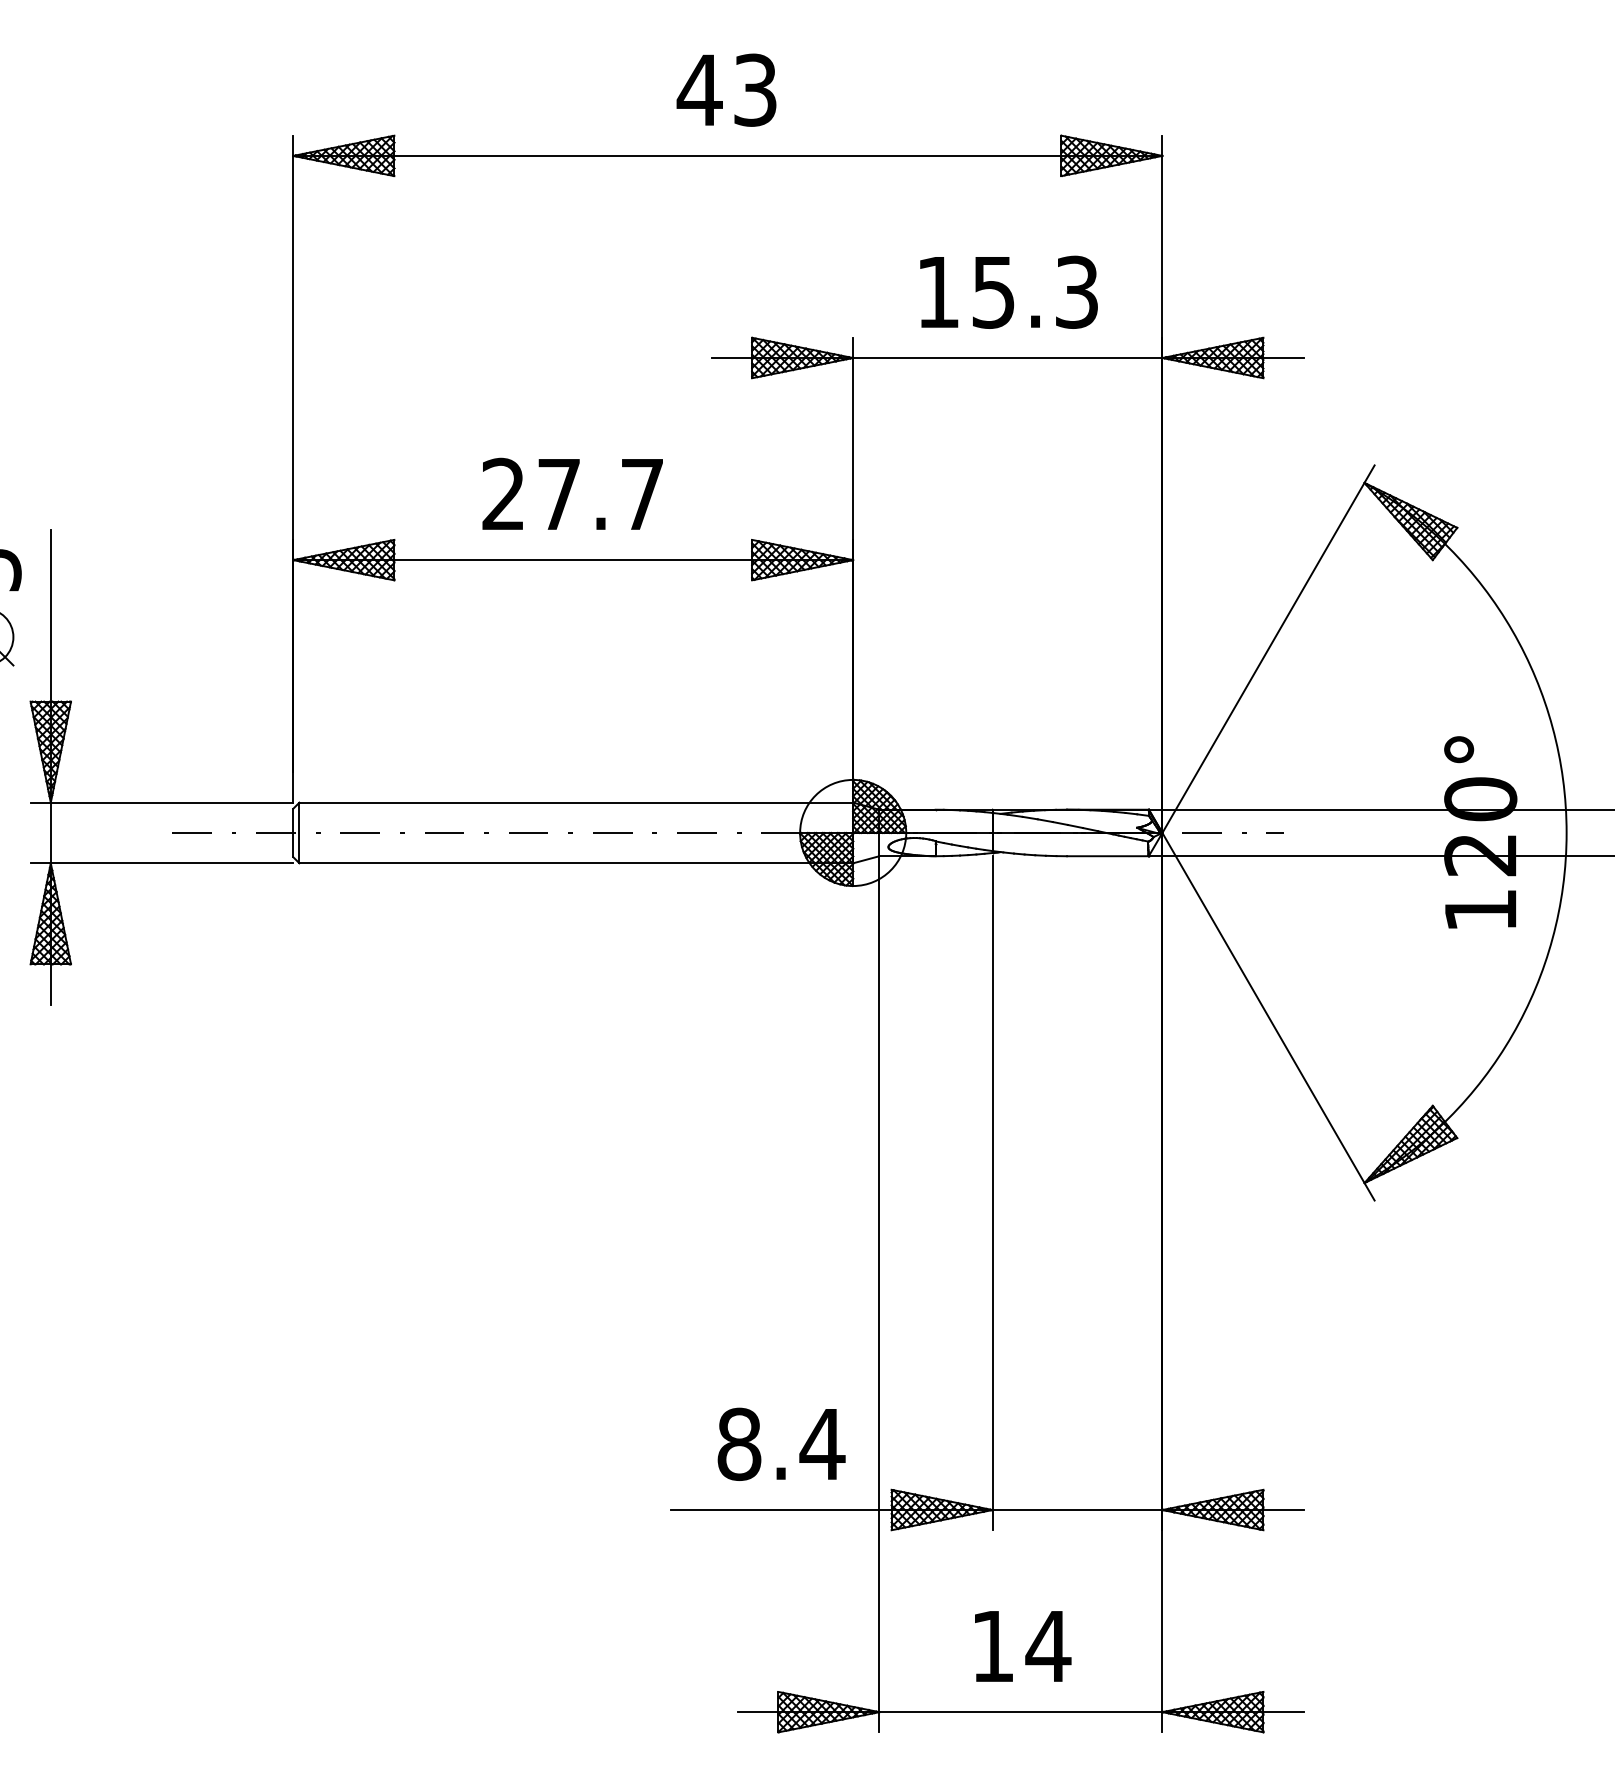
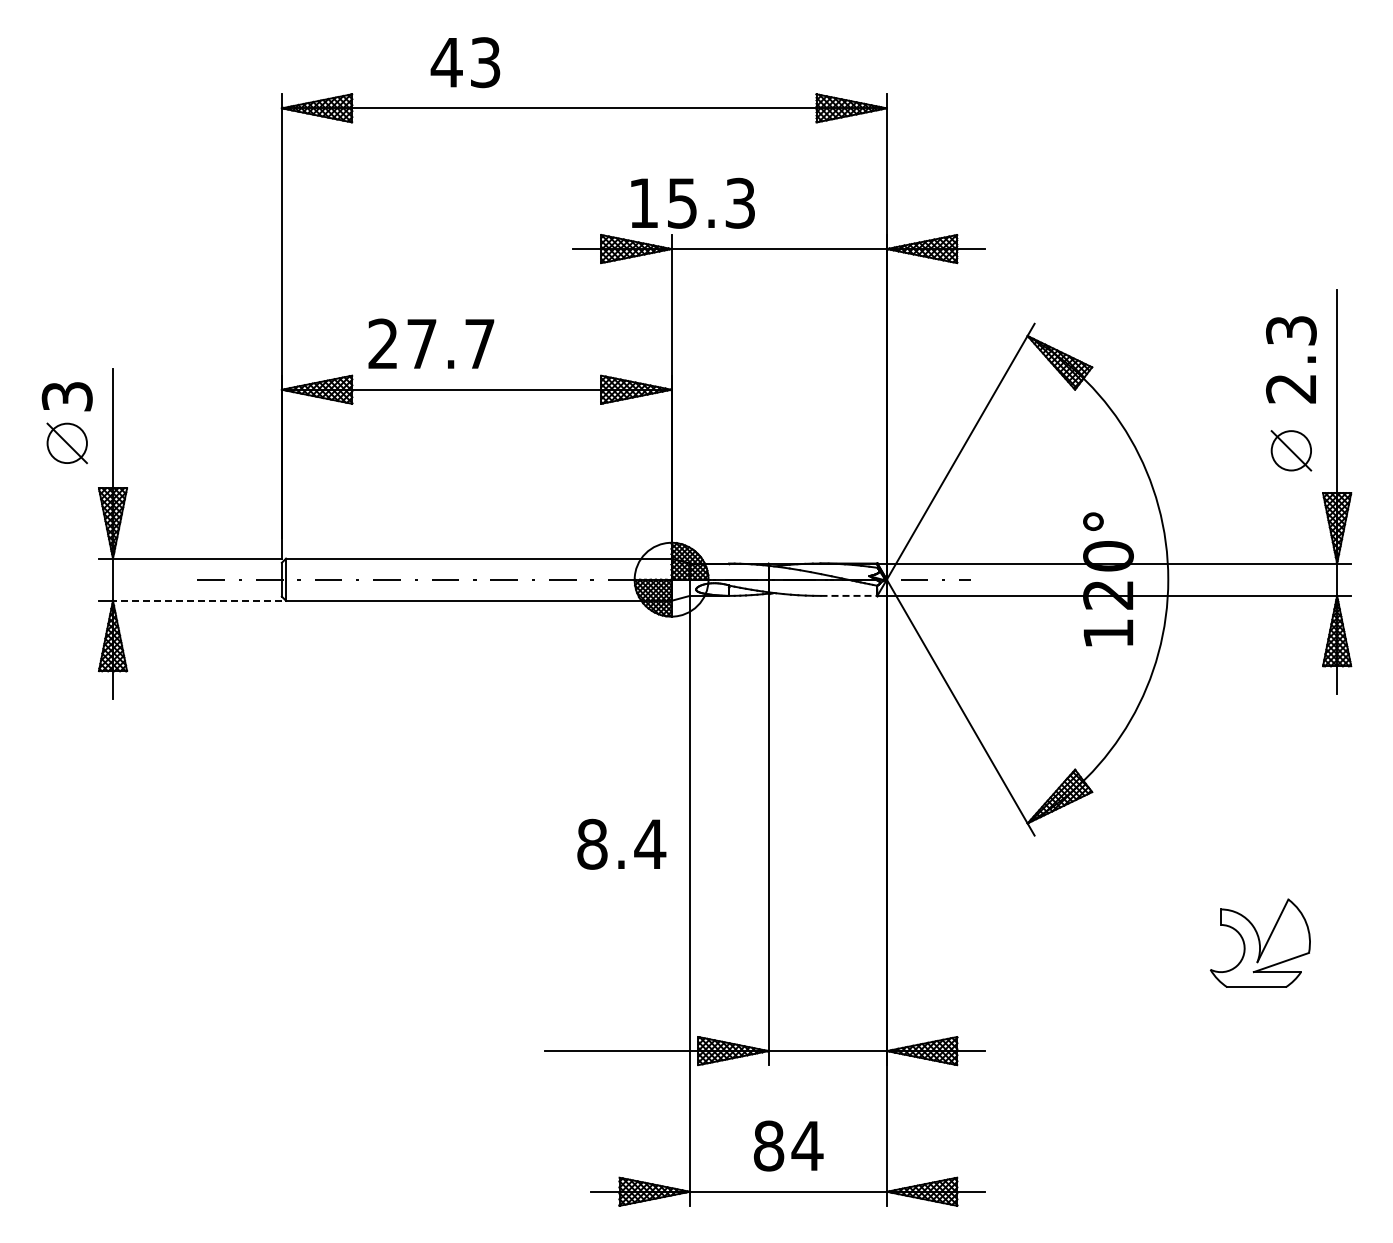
text: (726, 90) -> (465, 62), moved
text: (1008, 291) -> (692, 202), moved
text: (572, 493) -> (431, 343), moved
line: (1108, 855) -> (849, 595), solid -> dashed
line: (170, 862) -> (196, 600), solid -> dashed
text: (781, 1443) -> (621, 843), moved
text: (992, 1645) -> (768, 1145), 14 -> 84

